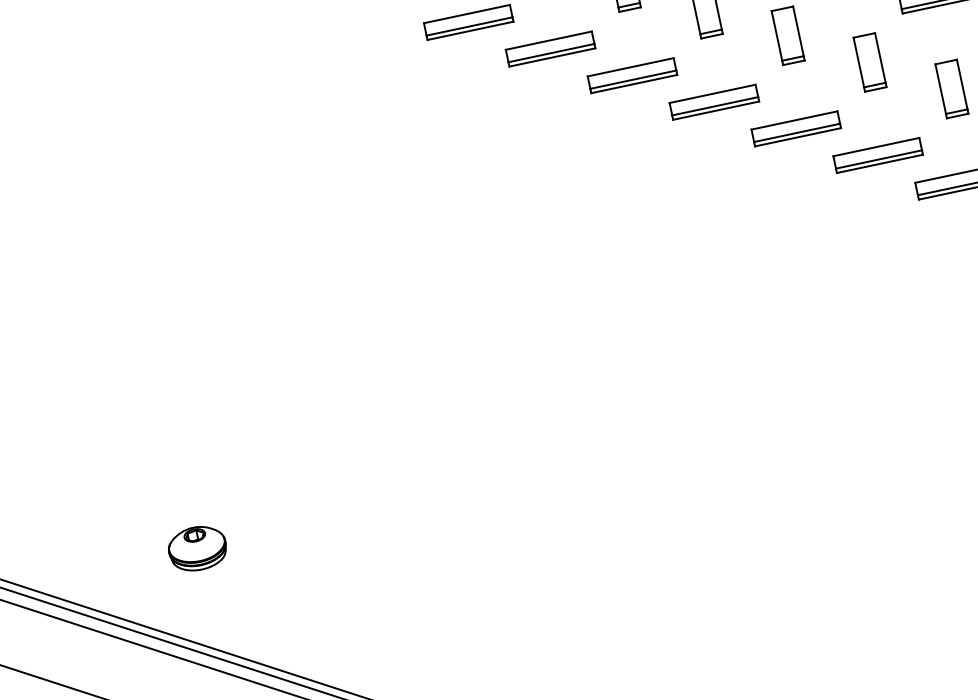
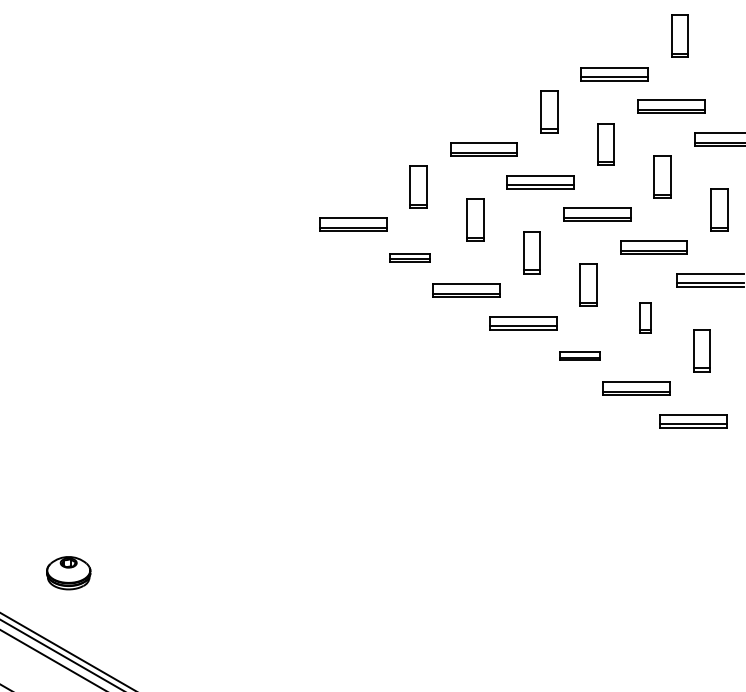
part: (549, 48) -> (409, 257), size x0.6
part: (870, 61) -> (645, 317), size x0.7
part: (795, 128) -> (579, 355), size x0.6

